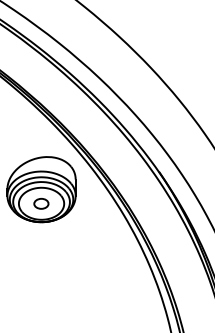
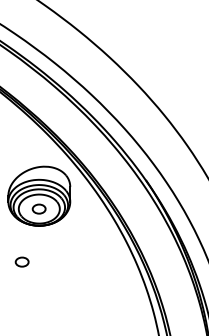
part: (21, 261) -> (21, 261), added

